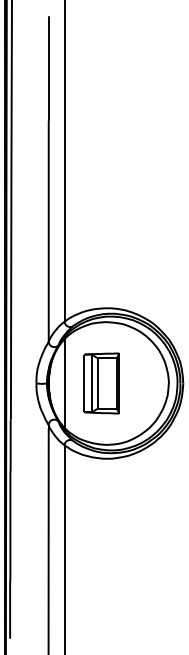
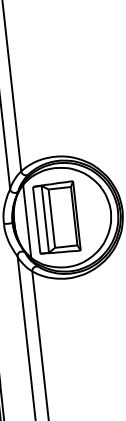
part: (101, 383) -> (56, 218), size x1.43

